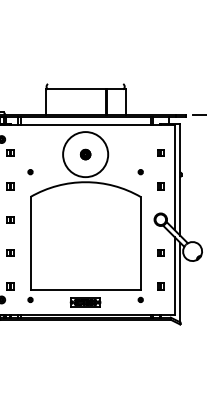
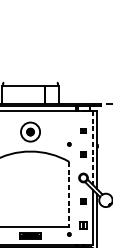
circle: (85, 154) -> (30, 132), size x0.6
line: (174, 177) -> (93, 148), solid -> dashed
line: (140, 243) -> (69, 194), solid -> dashed
part: (160, 286) -> (83, 225), size x1.6

